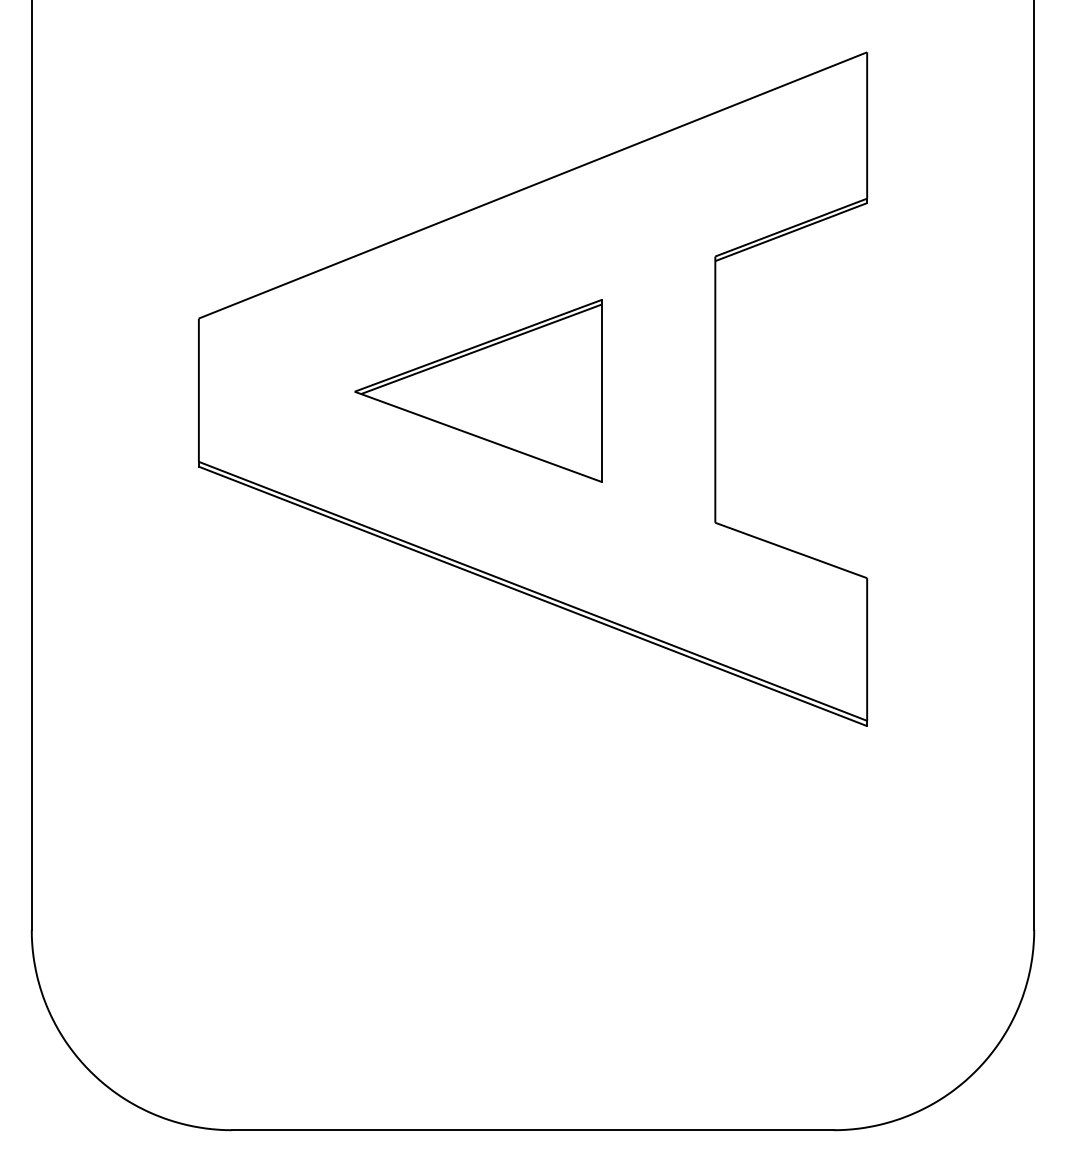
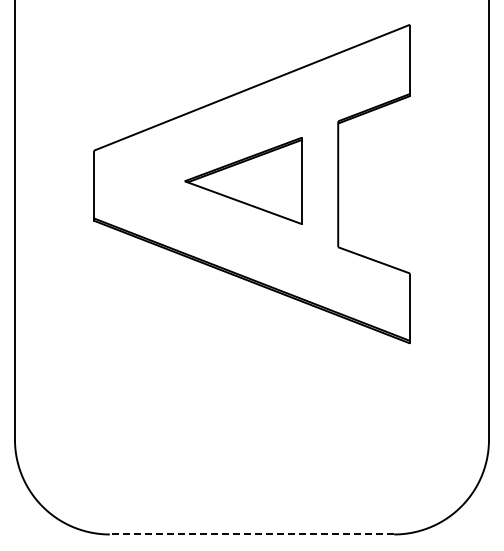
part: (479, 390) -> (243, 180), moved
line: (531, 1130) -> (251, 534), solid -> dashed

